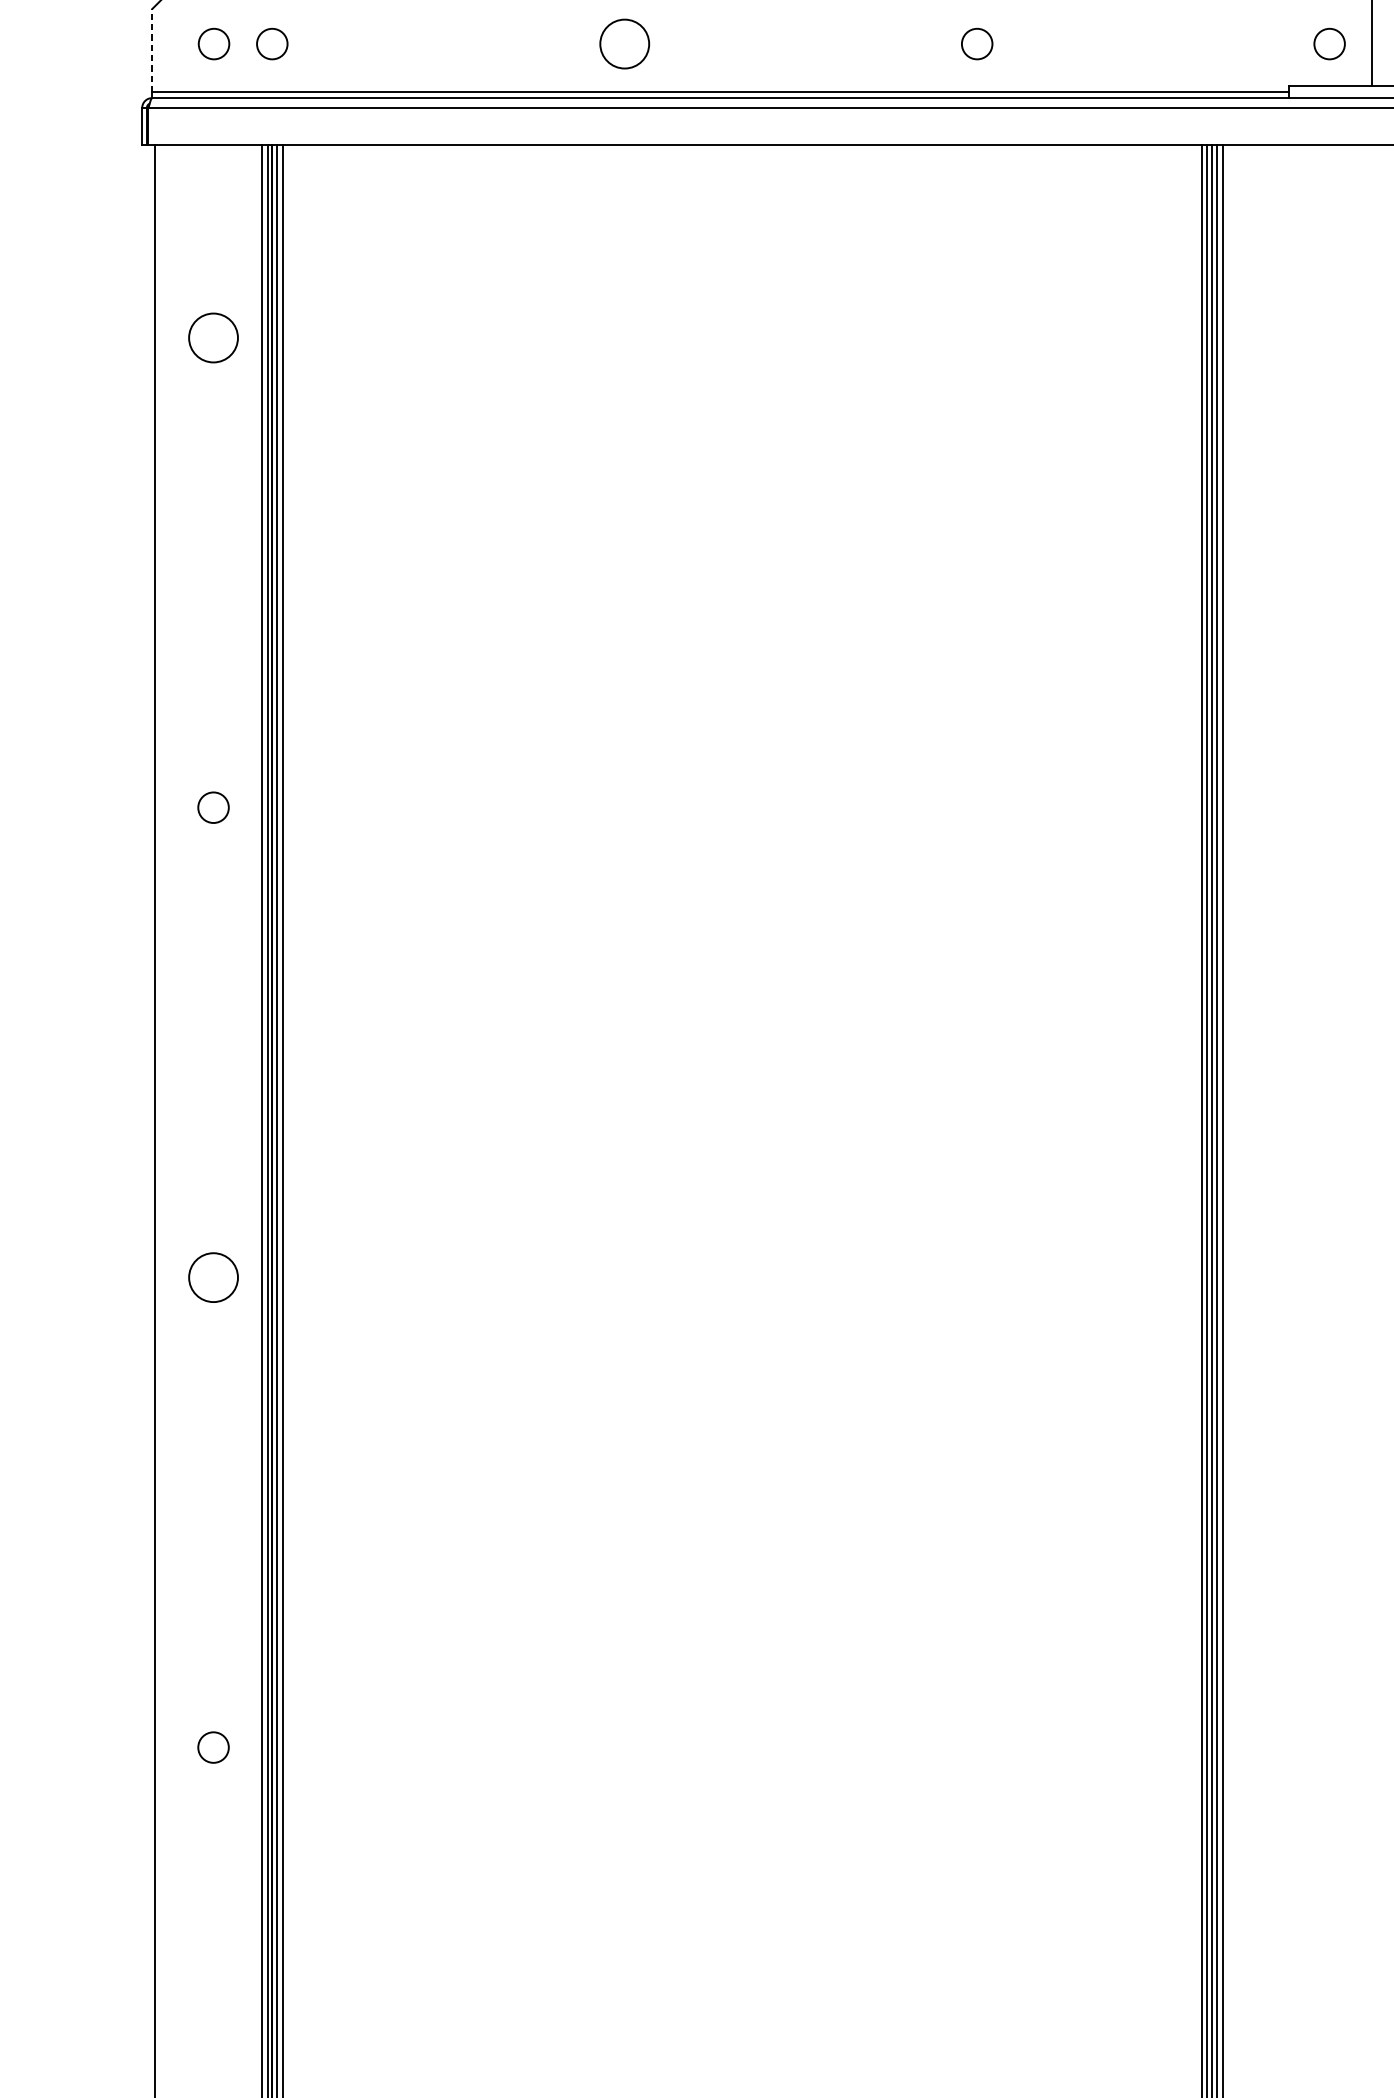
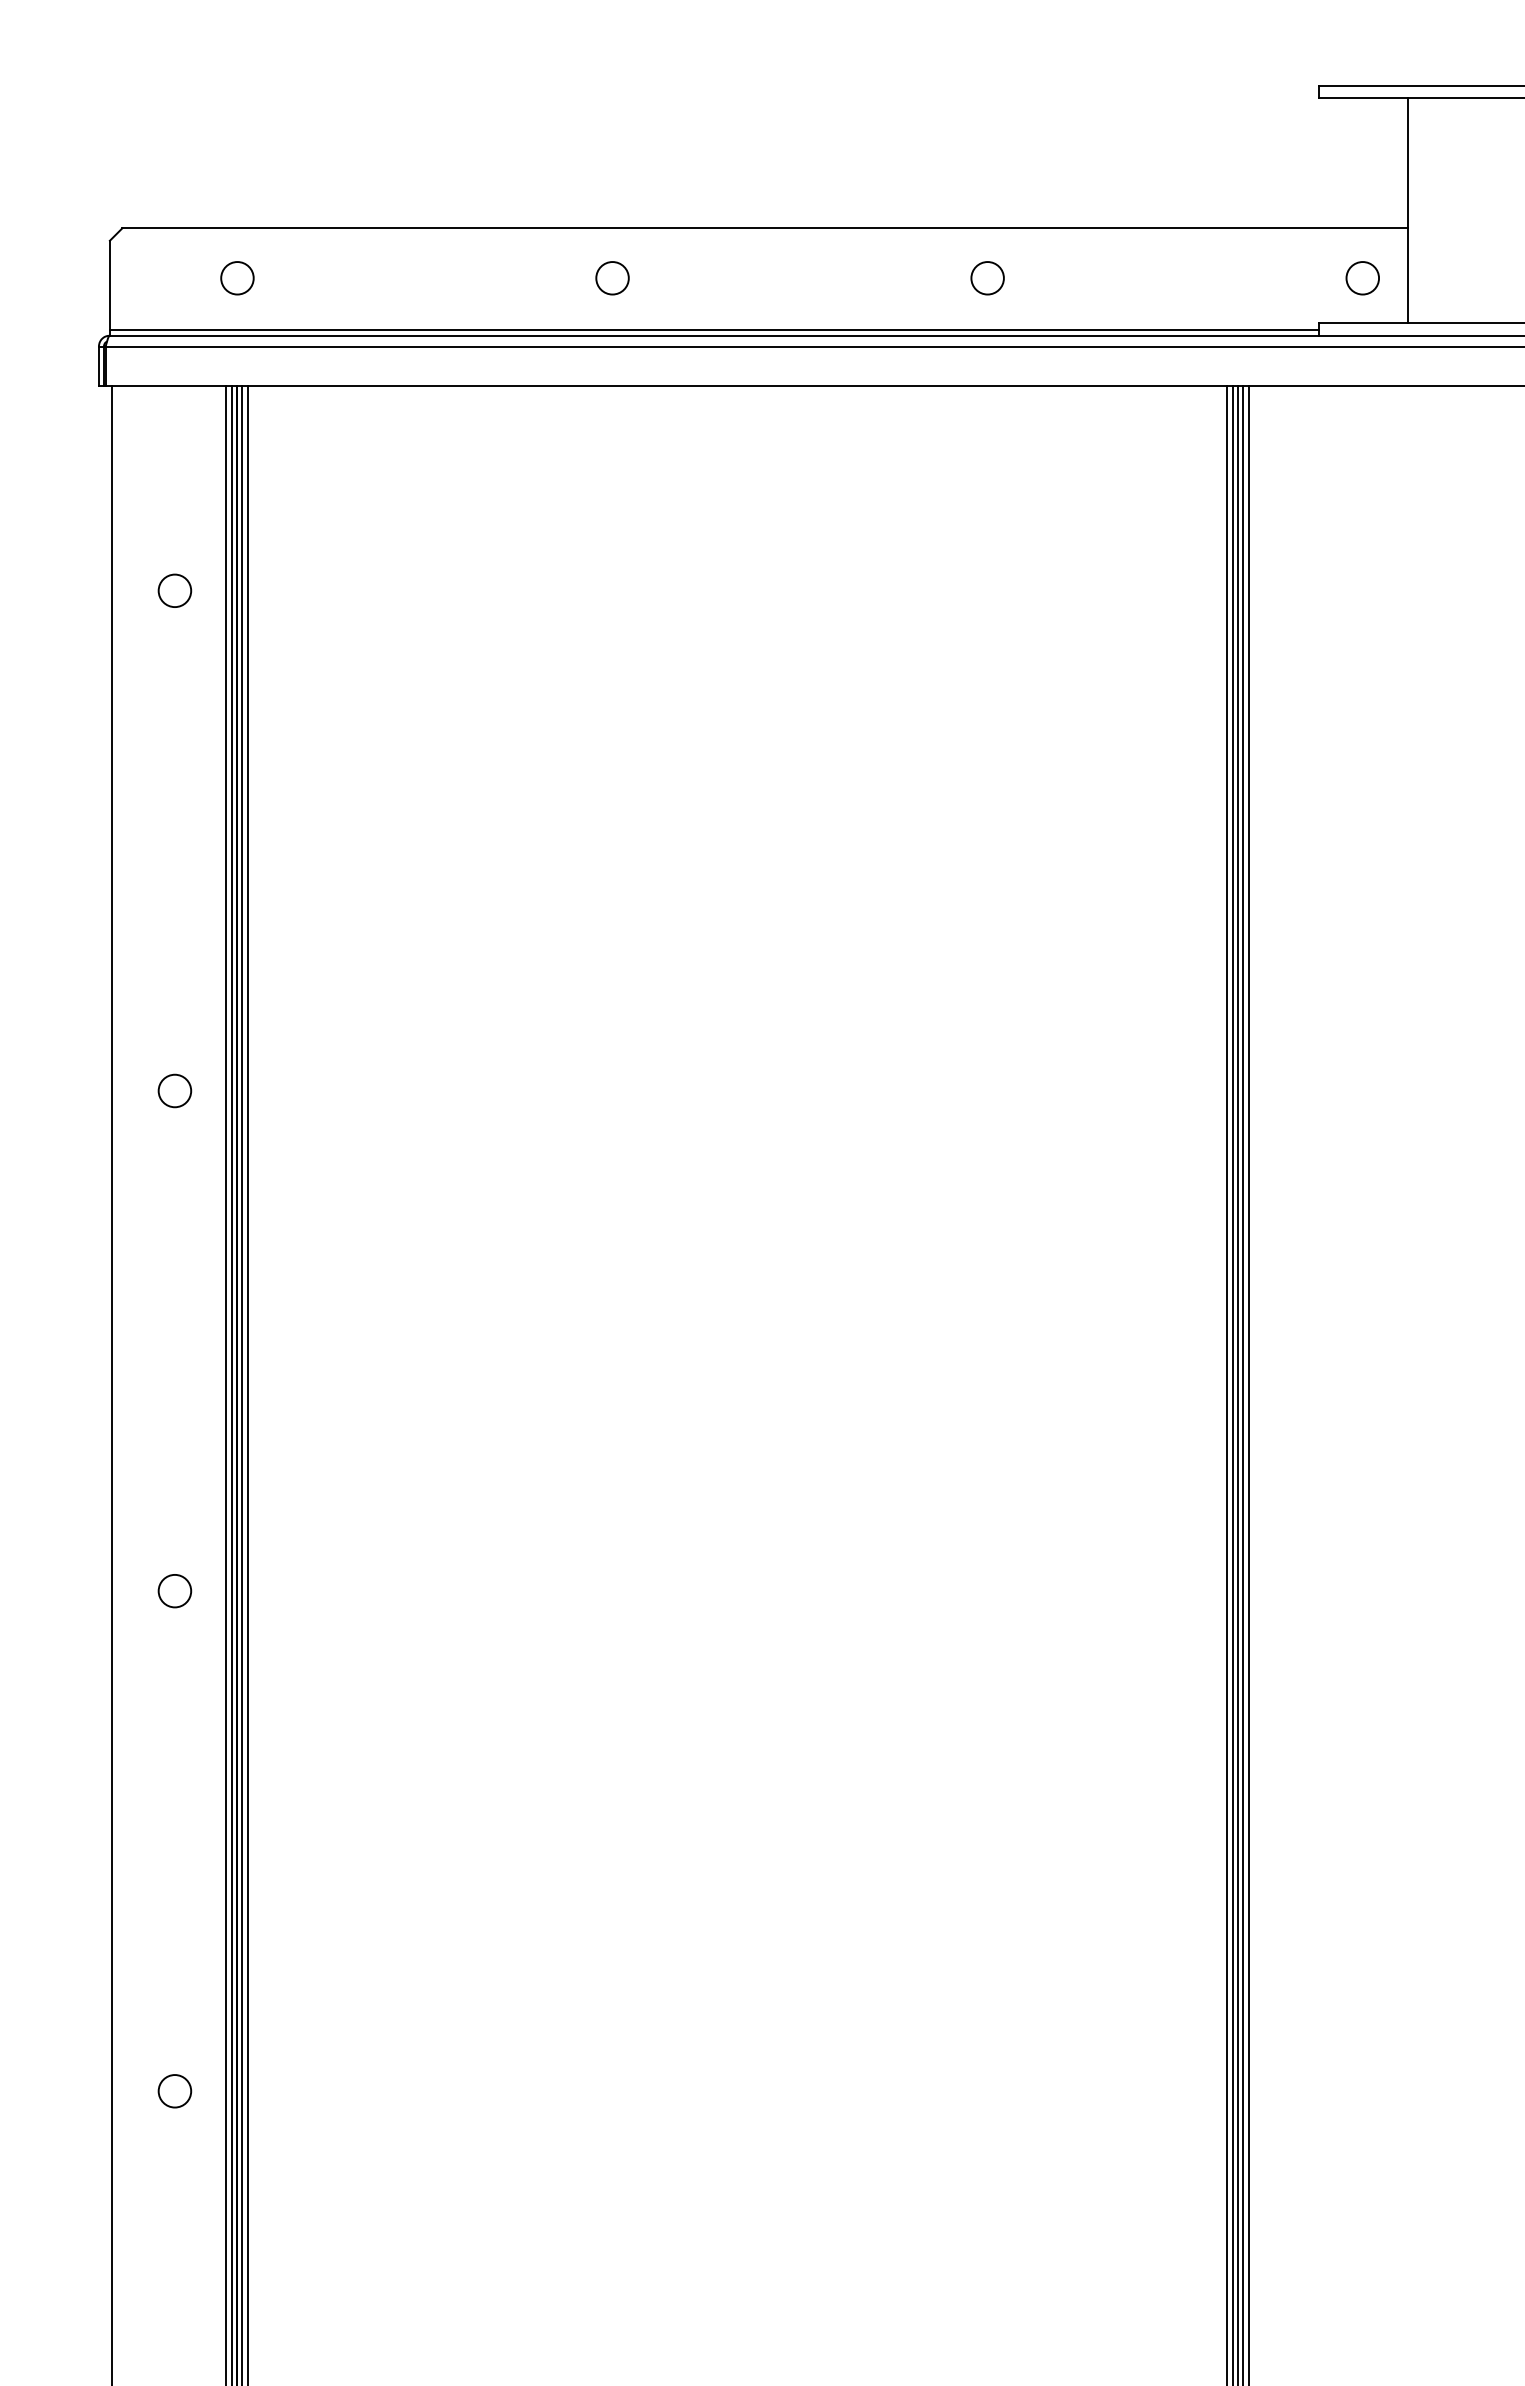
circle: (214, 44) -> (175, 278), removed
circle: (624, 44) -> (612, 278), size x0.62
line: (152, 50) -> (109, 285), dashed -> solid
circle: (213, 337) -> (174, 590), size x0.62
circle: (213, 1277) -> (174, 1590), size x0.62

